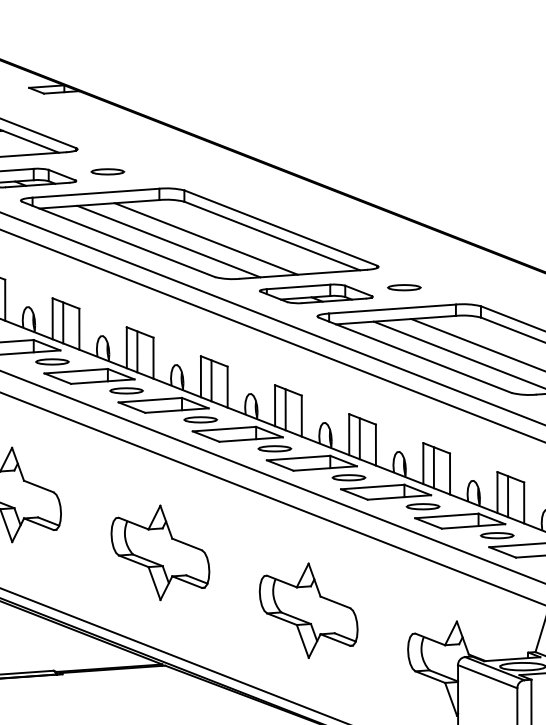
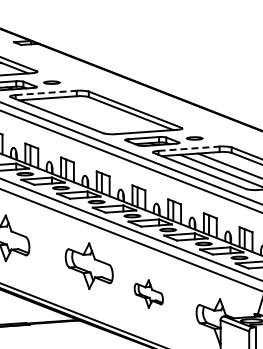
line: (96, 192) -> (46, 92), solid -> dashed
line: (206, 237) -> (99, 114), removed
line: (169, 242) -> (81, 116), removed
line: (393, 308) -> (189, 148), solid -> dashed
part: (158, 551) -> (88, 265), moved
part: (308, 609) -> (148, 293), size x0.6

